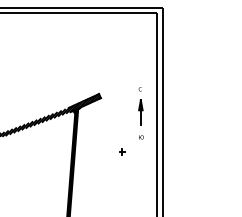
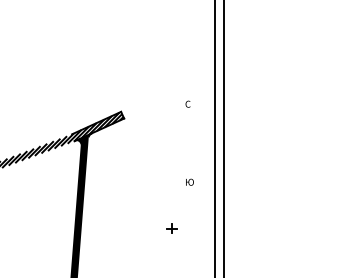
part: (140, 112) -> (188, 141), removed
part: (122, 151) -> (172, 227), moved

